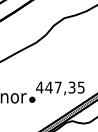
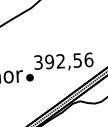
text: (60, 87) -> (63, 61), 447,35 -> 392,56

